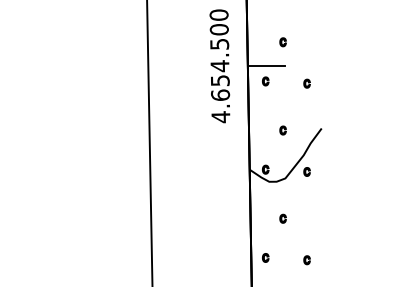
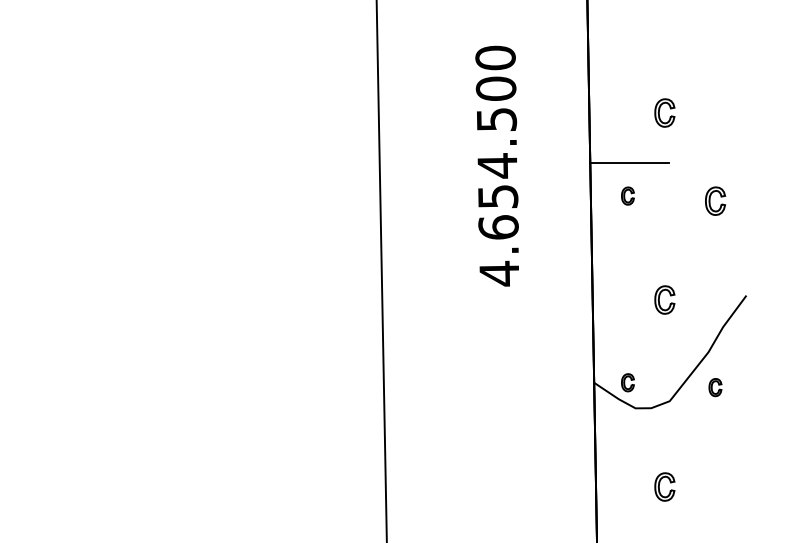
part: (282, 42) -> (663, 113), size x1.6
text: (219, 66) -> (496, 166), moved
part: (306, 83) -> (714, 200), size x1.6
part: (282, 130) -> (663, 299), size x1.6
part: (282, 218) -> (663, 485), size x1.6

